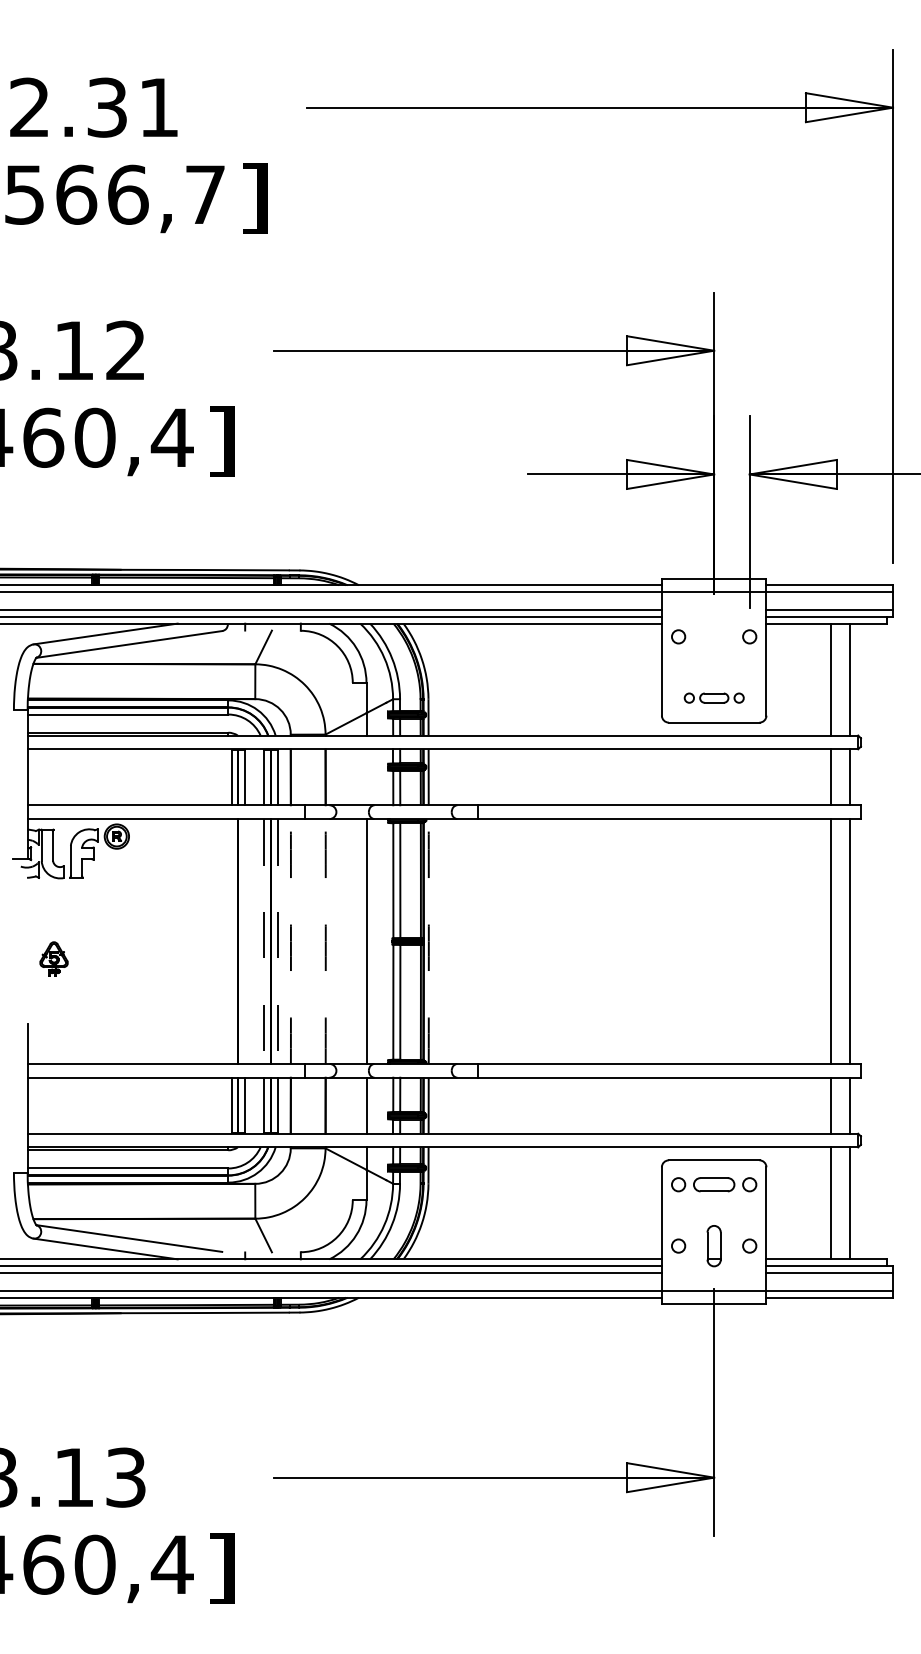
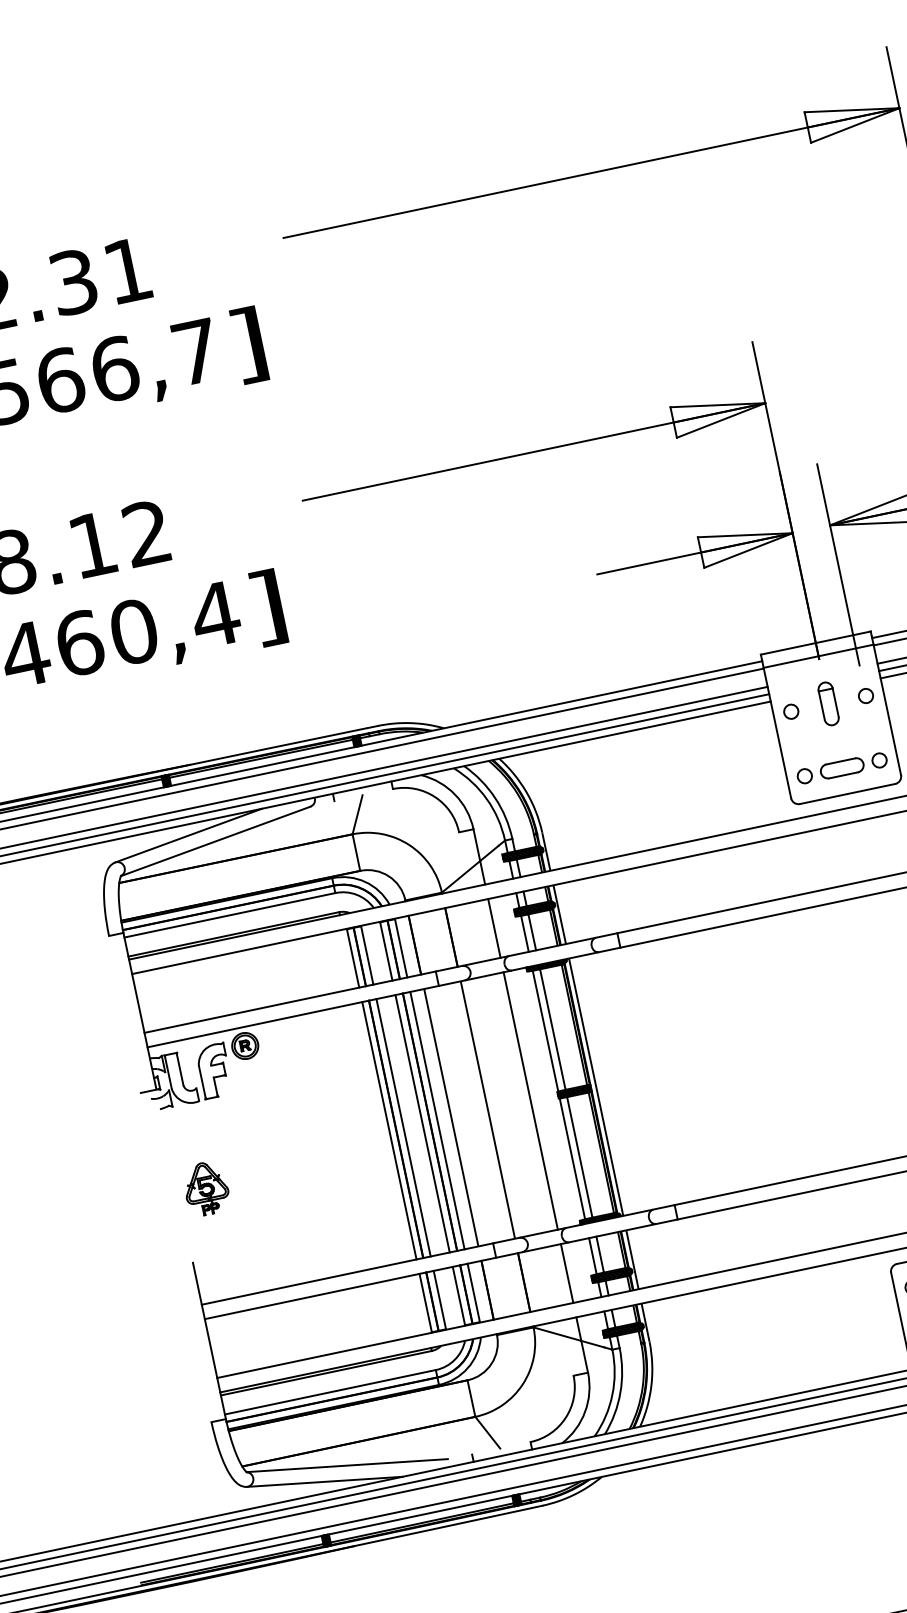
part: (713, 636) -> (827, 703), added
part: (714, 697) -> (842, 767), size x1.43
line: (366, 777) -> (494, 928), added
line: (231, 941) -> (388, 1130), added
line: (245, 941) -> (403, 1127), added
arc: (290, 941) -> (450, 1117), dashed -> solid
arc: (325, 941) -> (487, 1110), dashed -> solid
arc: (428, 941) -> (595, 1087), dashed -> solid
line: (263, 942) -> (422, 1124), dashed -> solid
line: (277, 942) -> (437, 1121), dashed -> solid
part: (53, 958) -> (205, 1188), size x1.43

